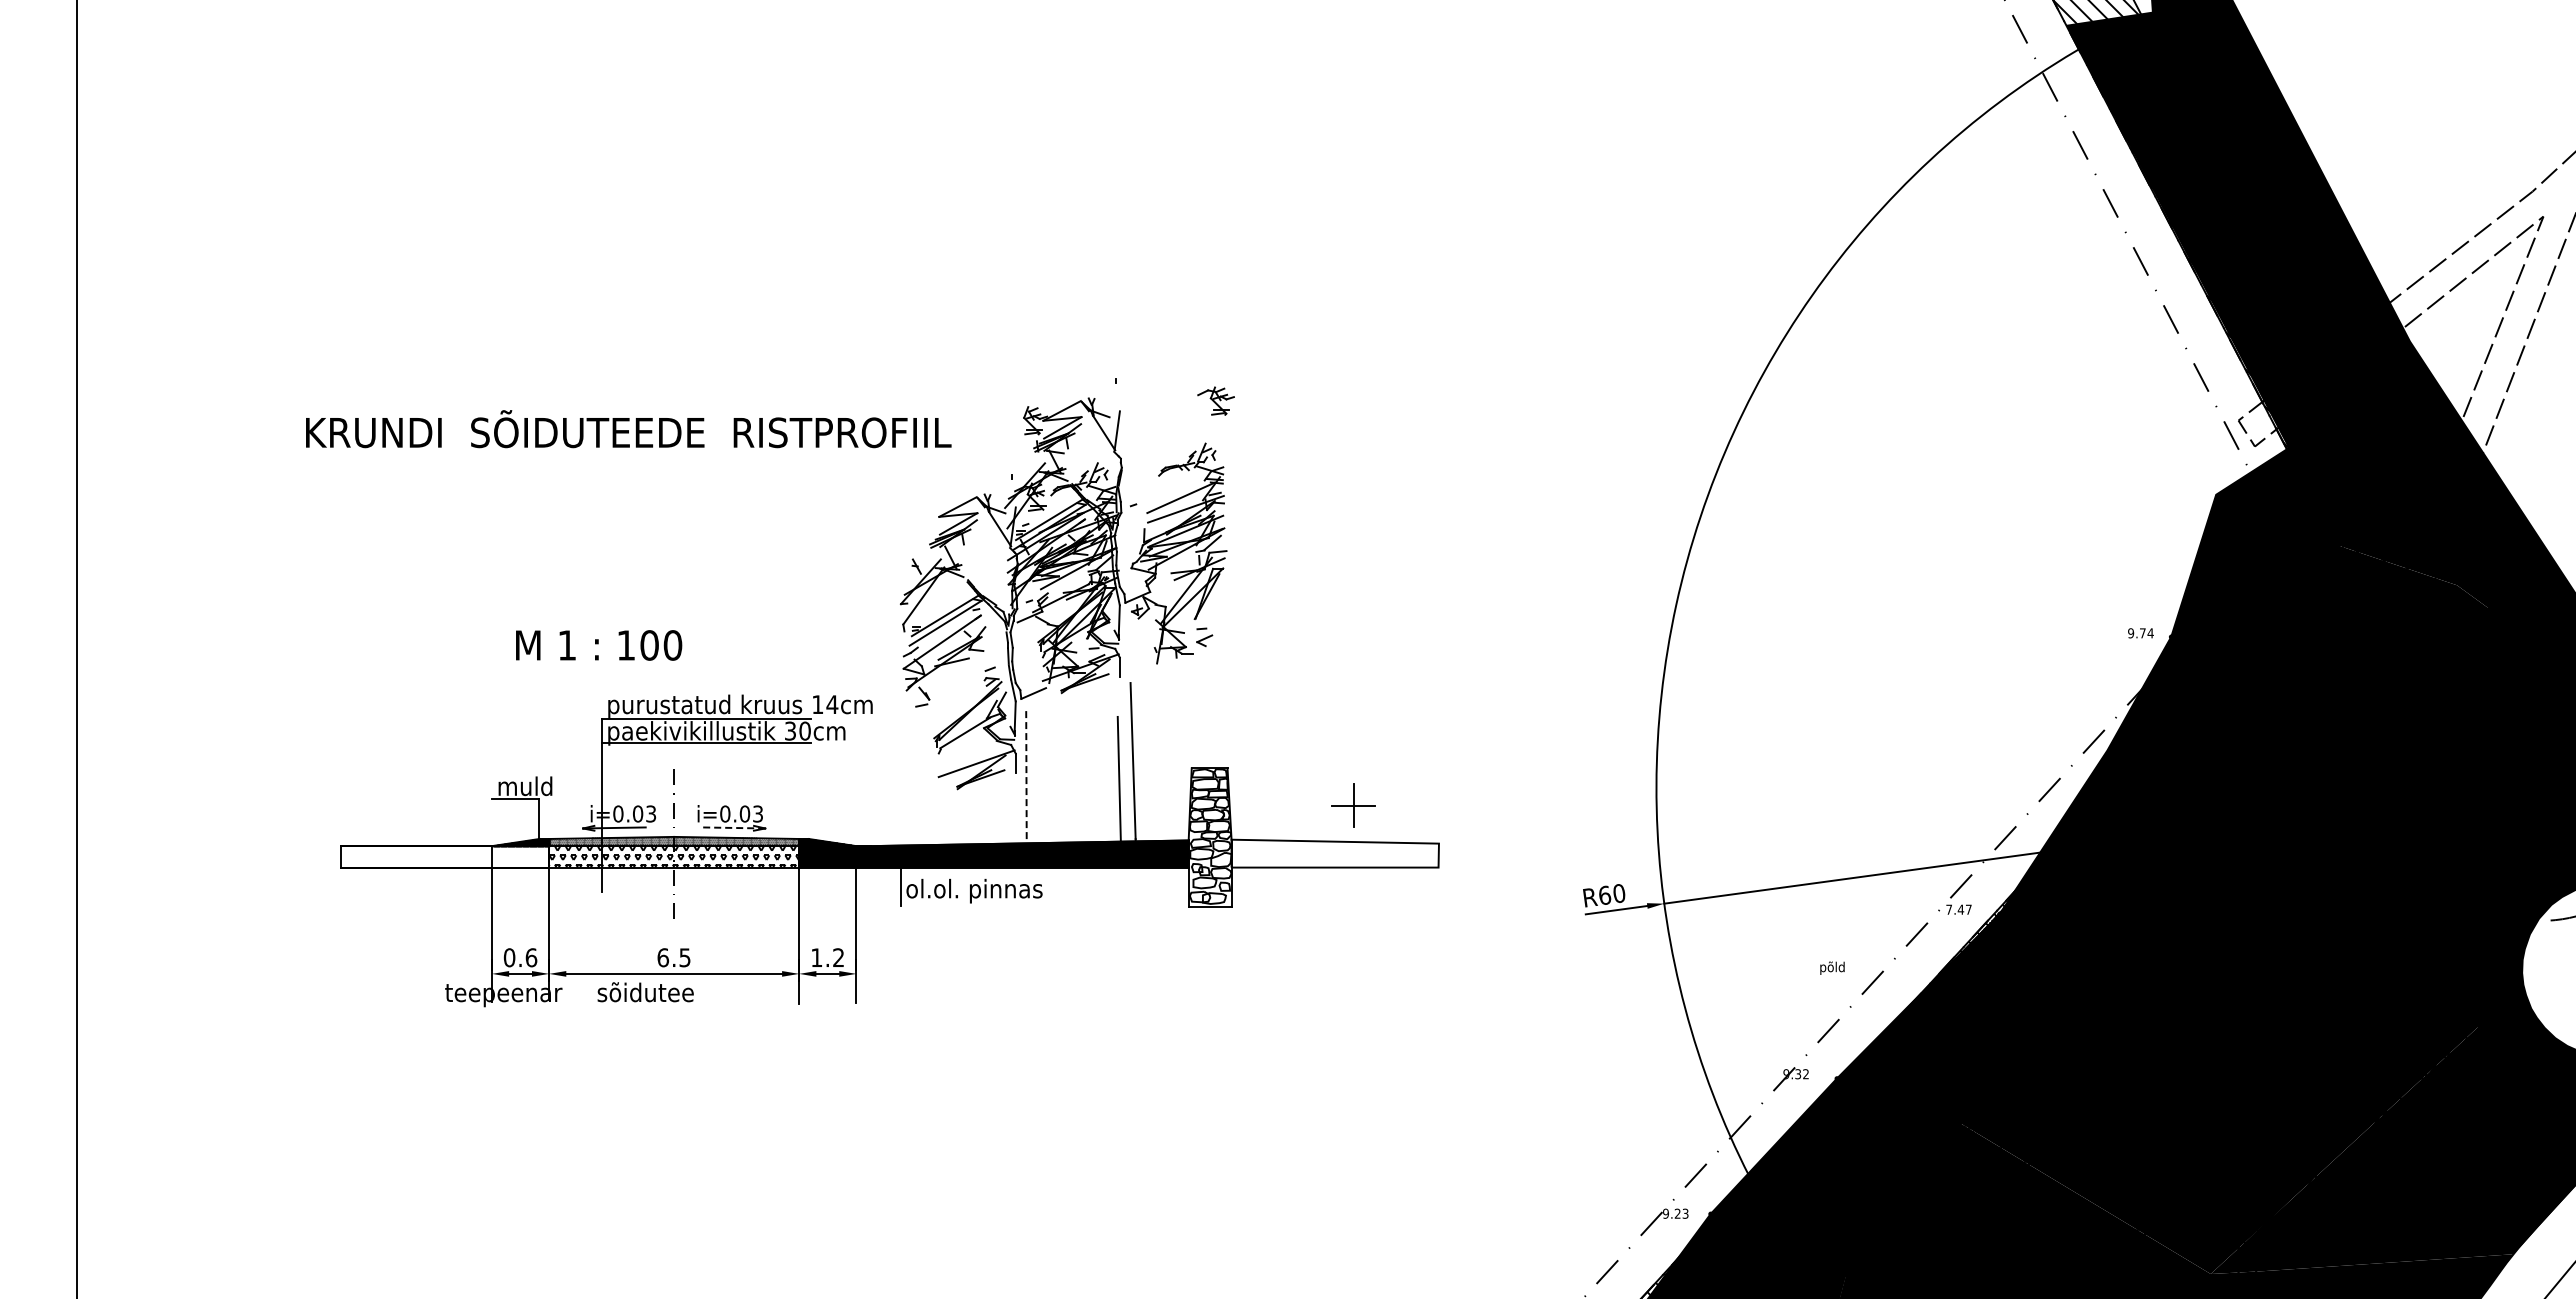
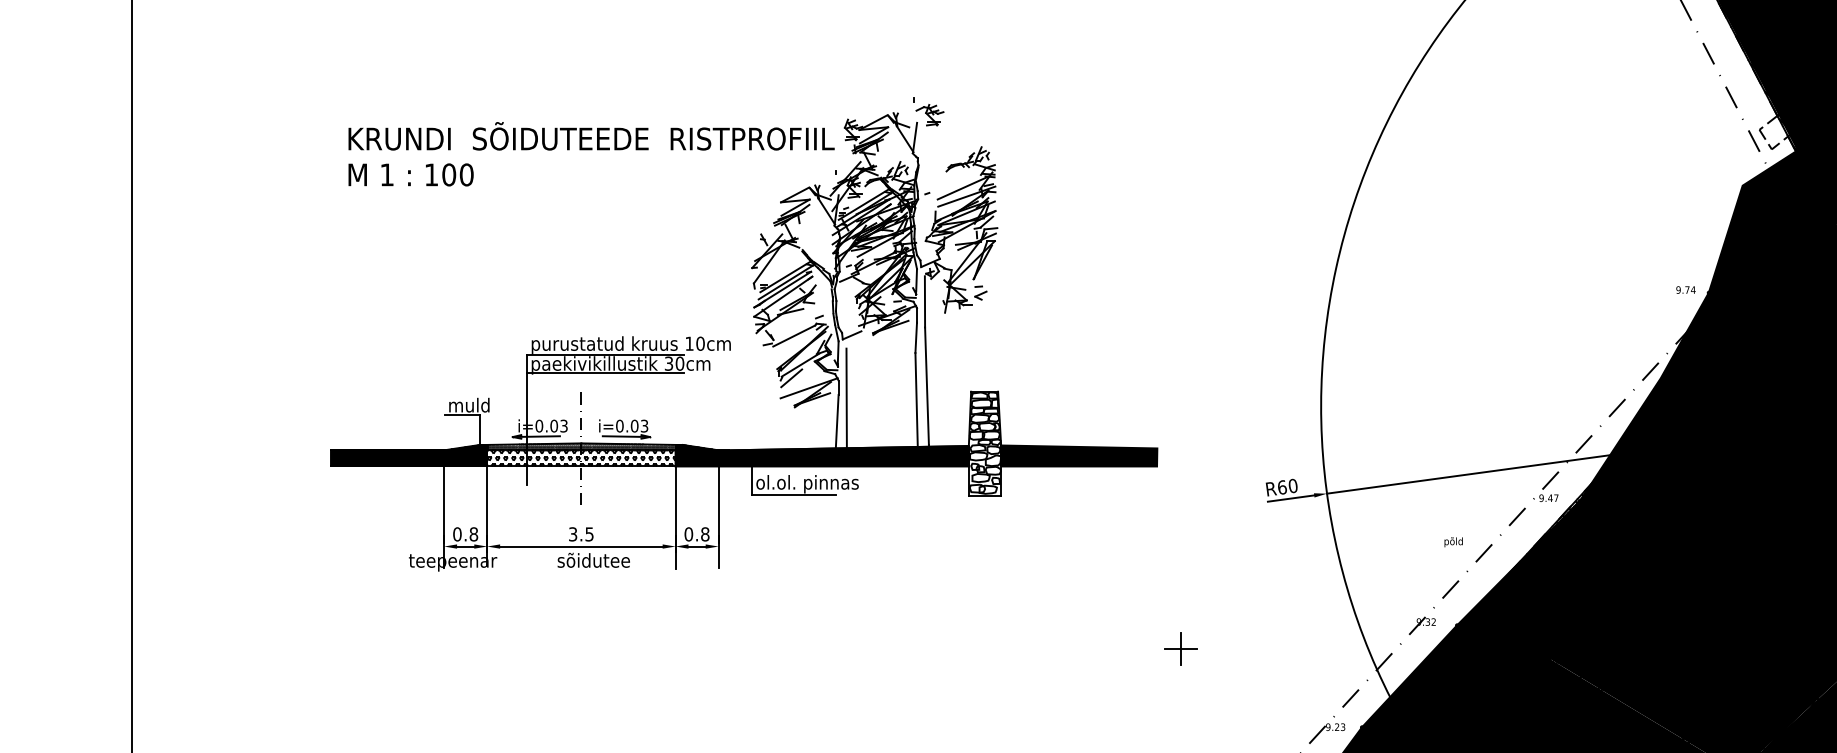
part: (1215, 400) -> (929, 114), moved
text: (628, 429) -> (591, 136), moved
line: (941, 632) -> (782, 289), added
text: (599, 645) -> (411, 174), moved
line: (1130, 649) -> (925, 302), added
line: (956, 694) -> (793, 336), added
line: (1118, 696) -> (915, 337), added
text: (832, 704) -> (700, 343), 14cm -> 10cm
line: (953, 750) -> (791, 378), added
line: (1026, 777) -> (846, 398), dashed -> solid
part: (1353, 805) -> (1181, 648), moved
line: (1013, 807) -> (836, 421), added
line: (733, 827) -> (626, 436), dashed -> solid
fill: (1334, 853) -> (1078, 455), added
fill: (445, 856) -> (409, 458), added
line: (956, 906) -> (793, 495), added
text: (1949, 909) -> (1541, 498), 7.47 -> 9.47
text: (531, 957) -> (473, 534), 0.6 -> 0.8
text: (663, 957) -> (573, 534), 6.5 -> 3.5
text: (827, 957) -> (696, 534), 1.2 -> 0.8
text: (645, 992) -> (593, 560), moved

